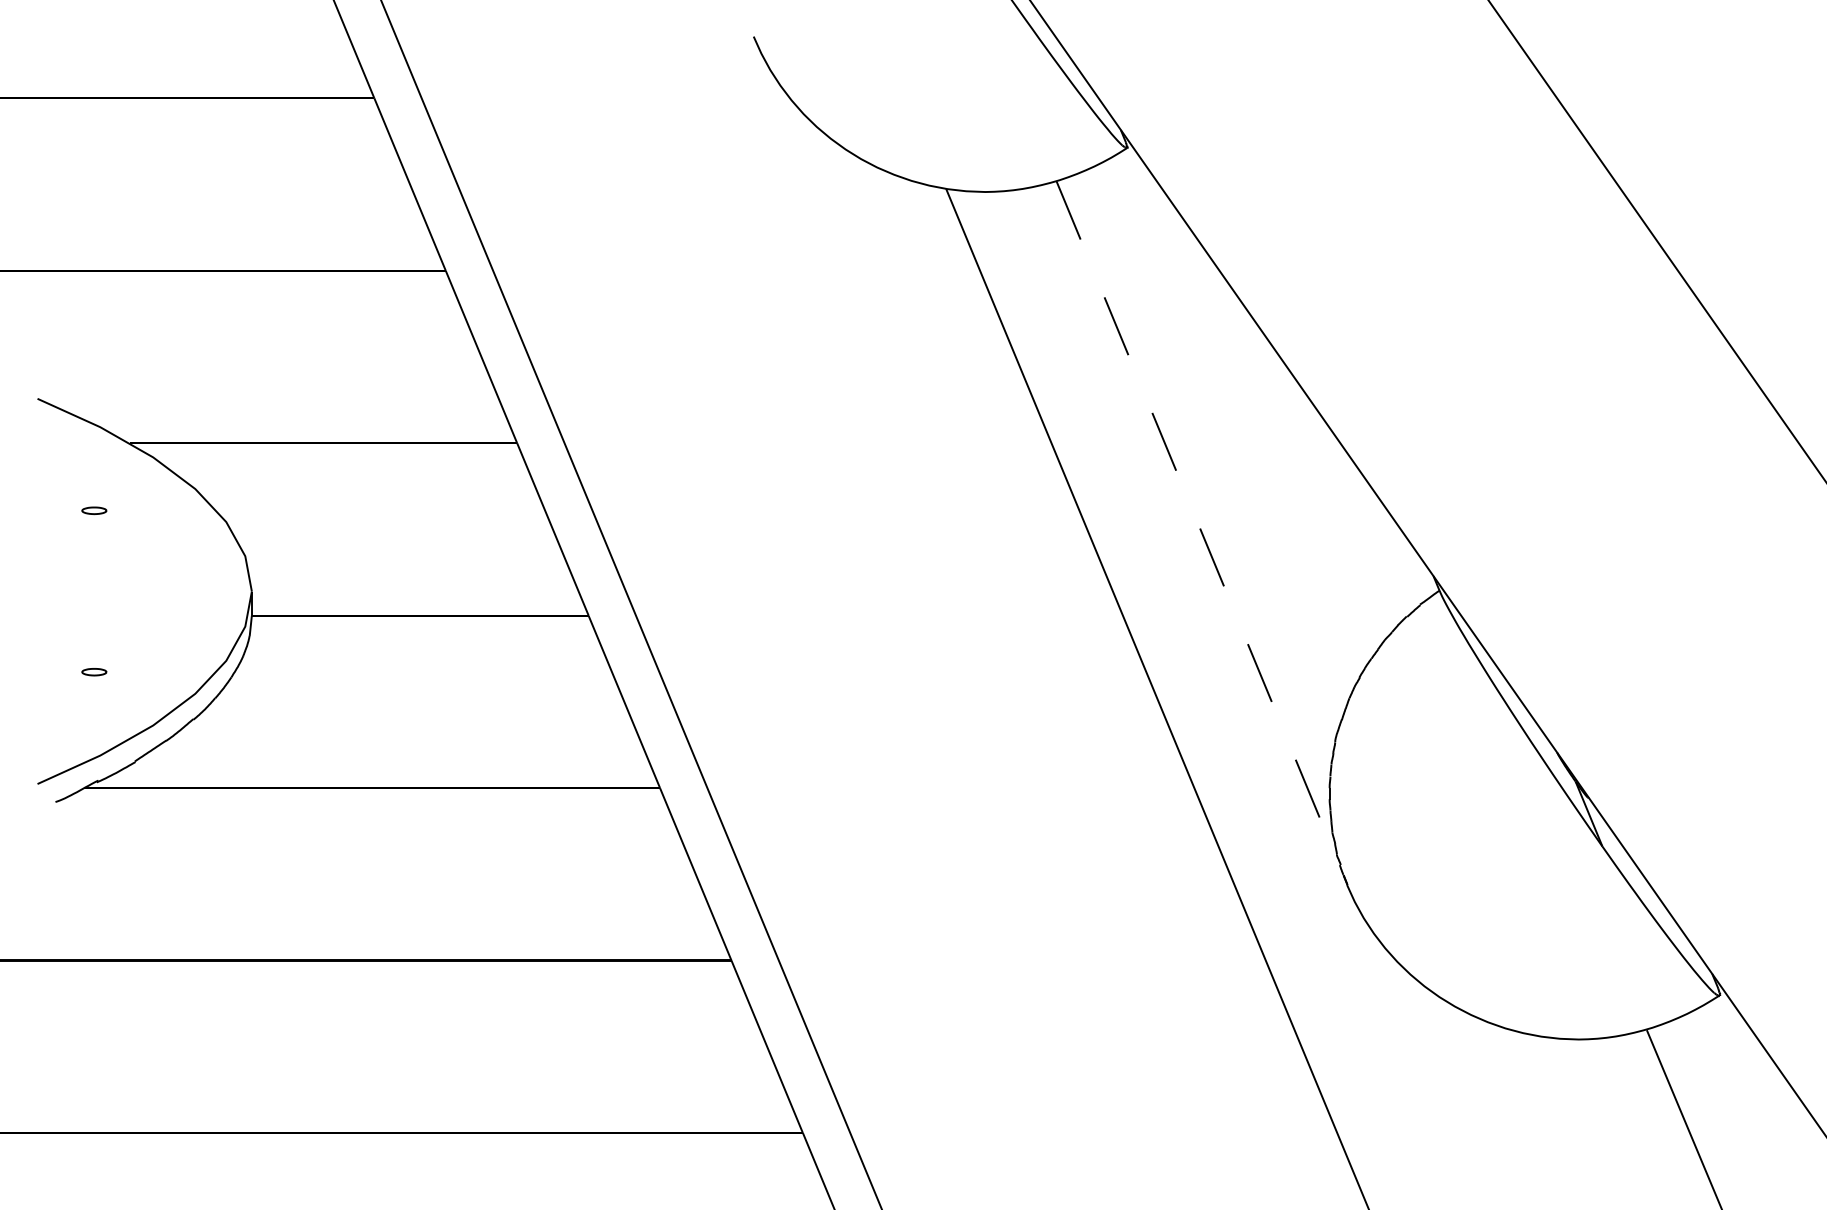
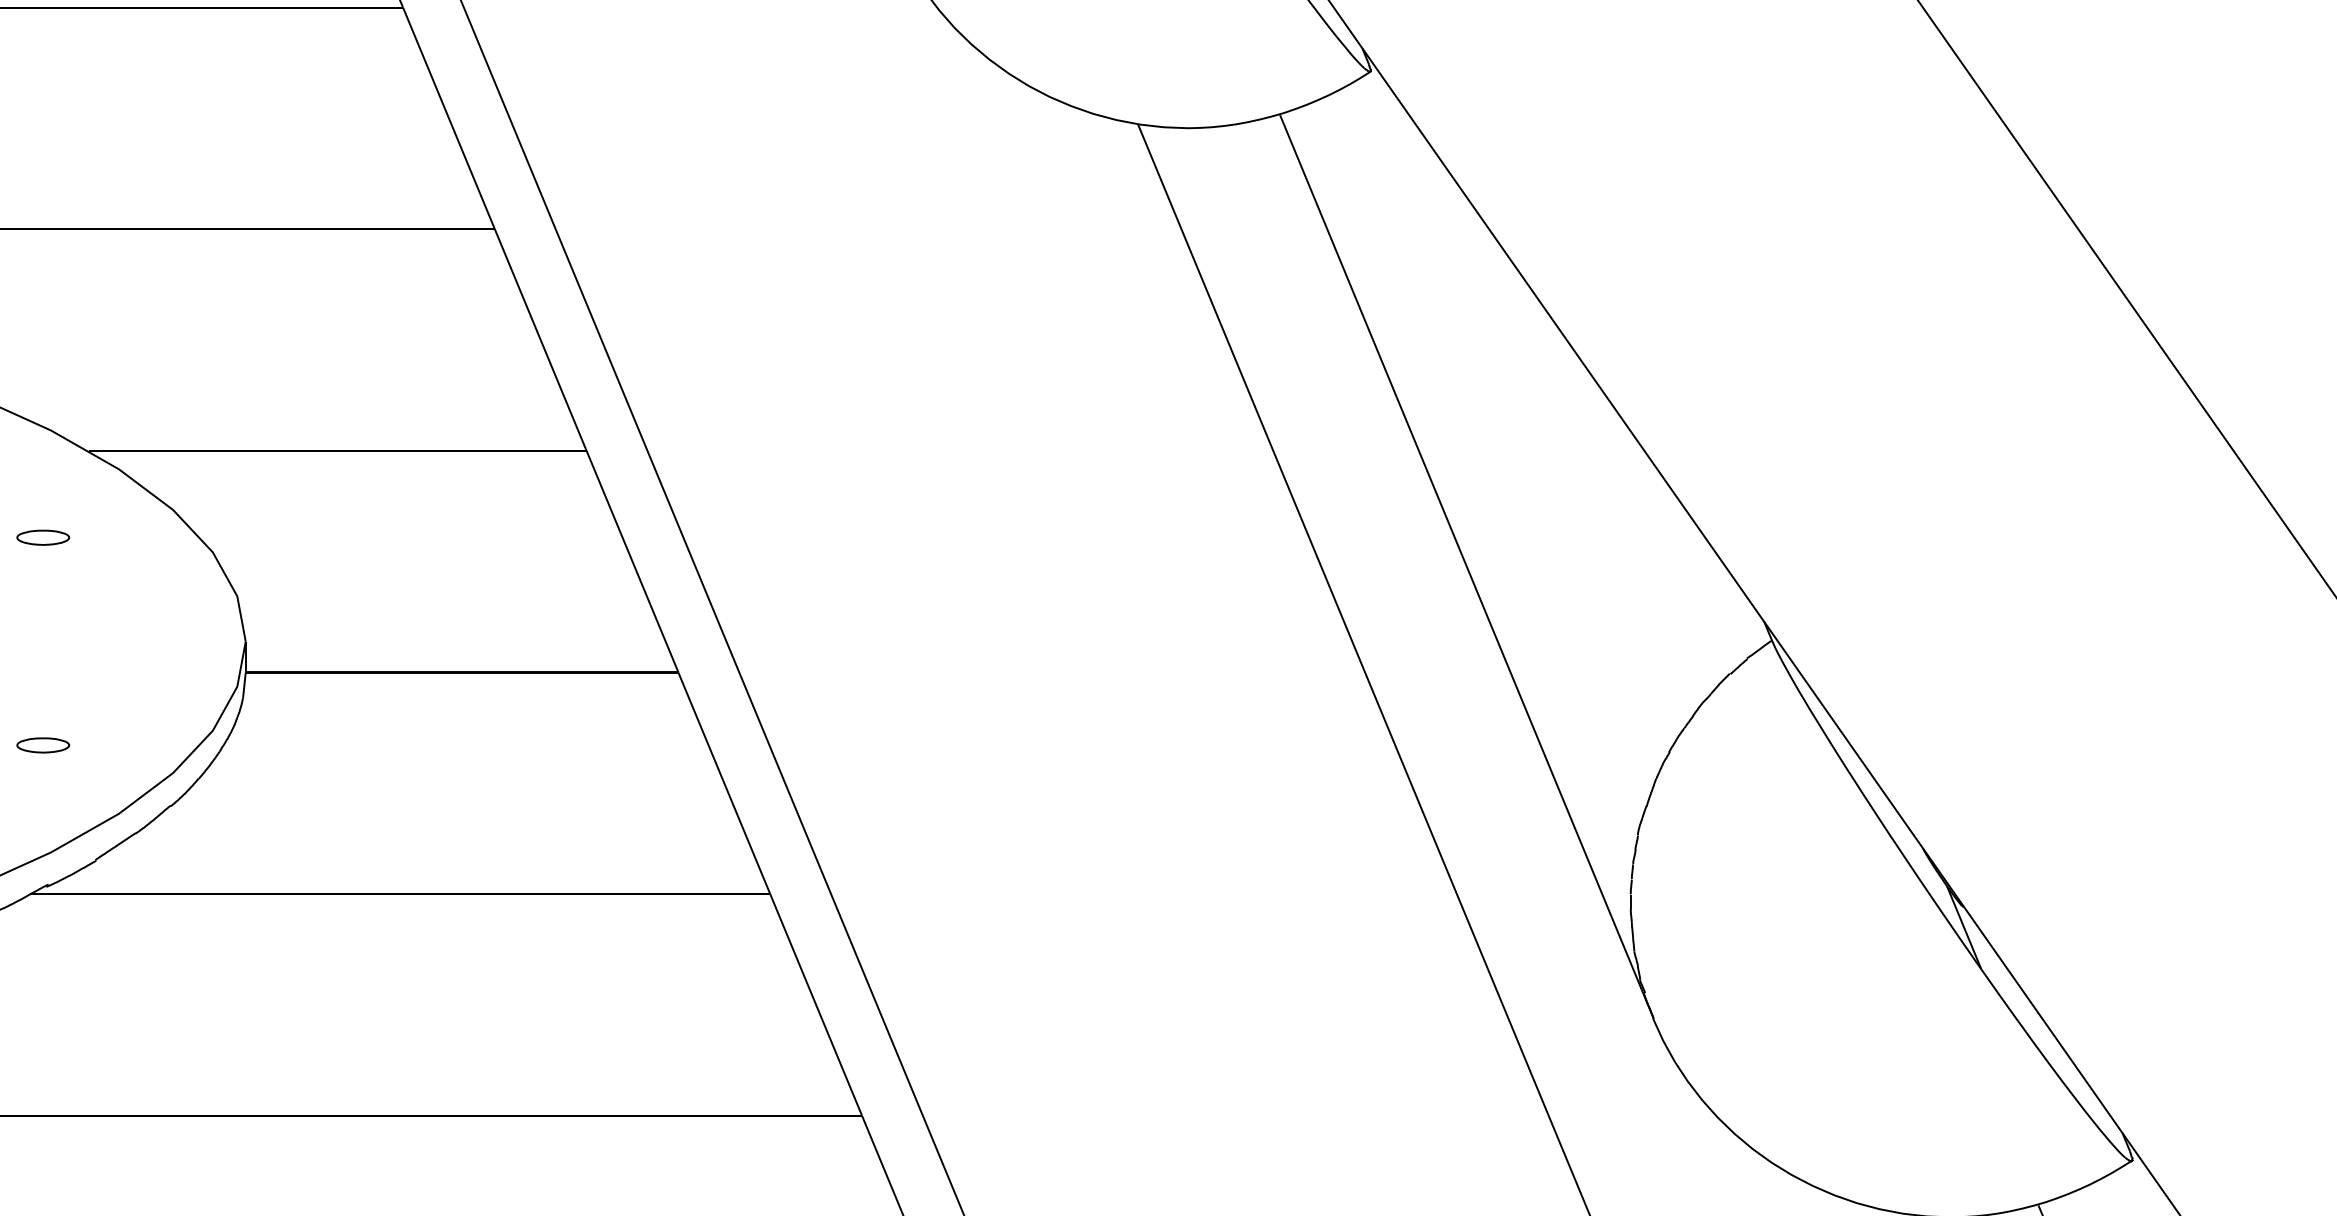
part: (94, 510) -> (43, 537), size x1.67
line: (1202, 533) -> (1467, 567), dashed -> solid
part: (94, 671) -> (43, 744), size x1.67

